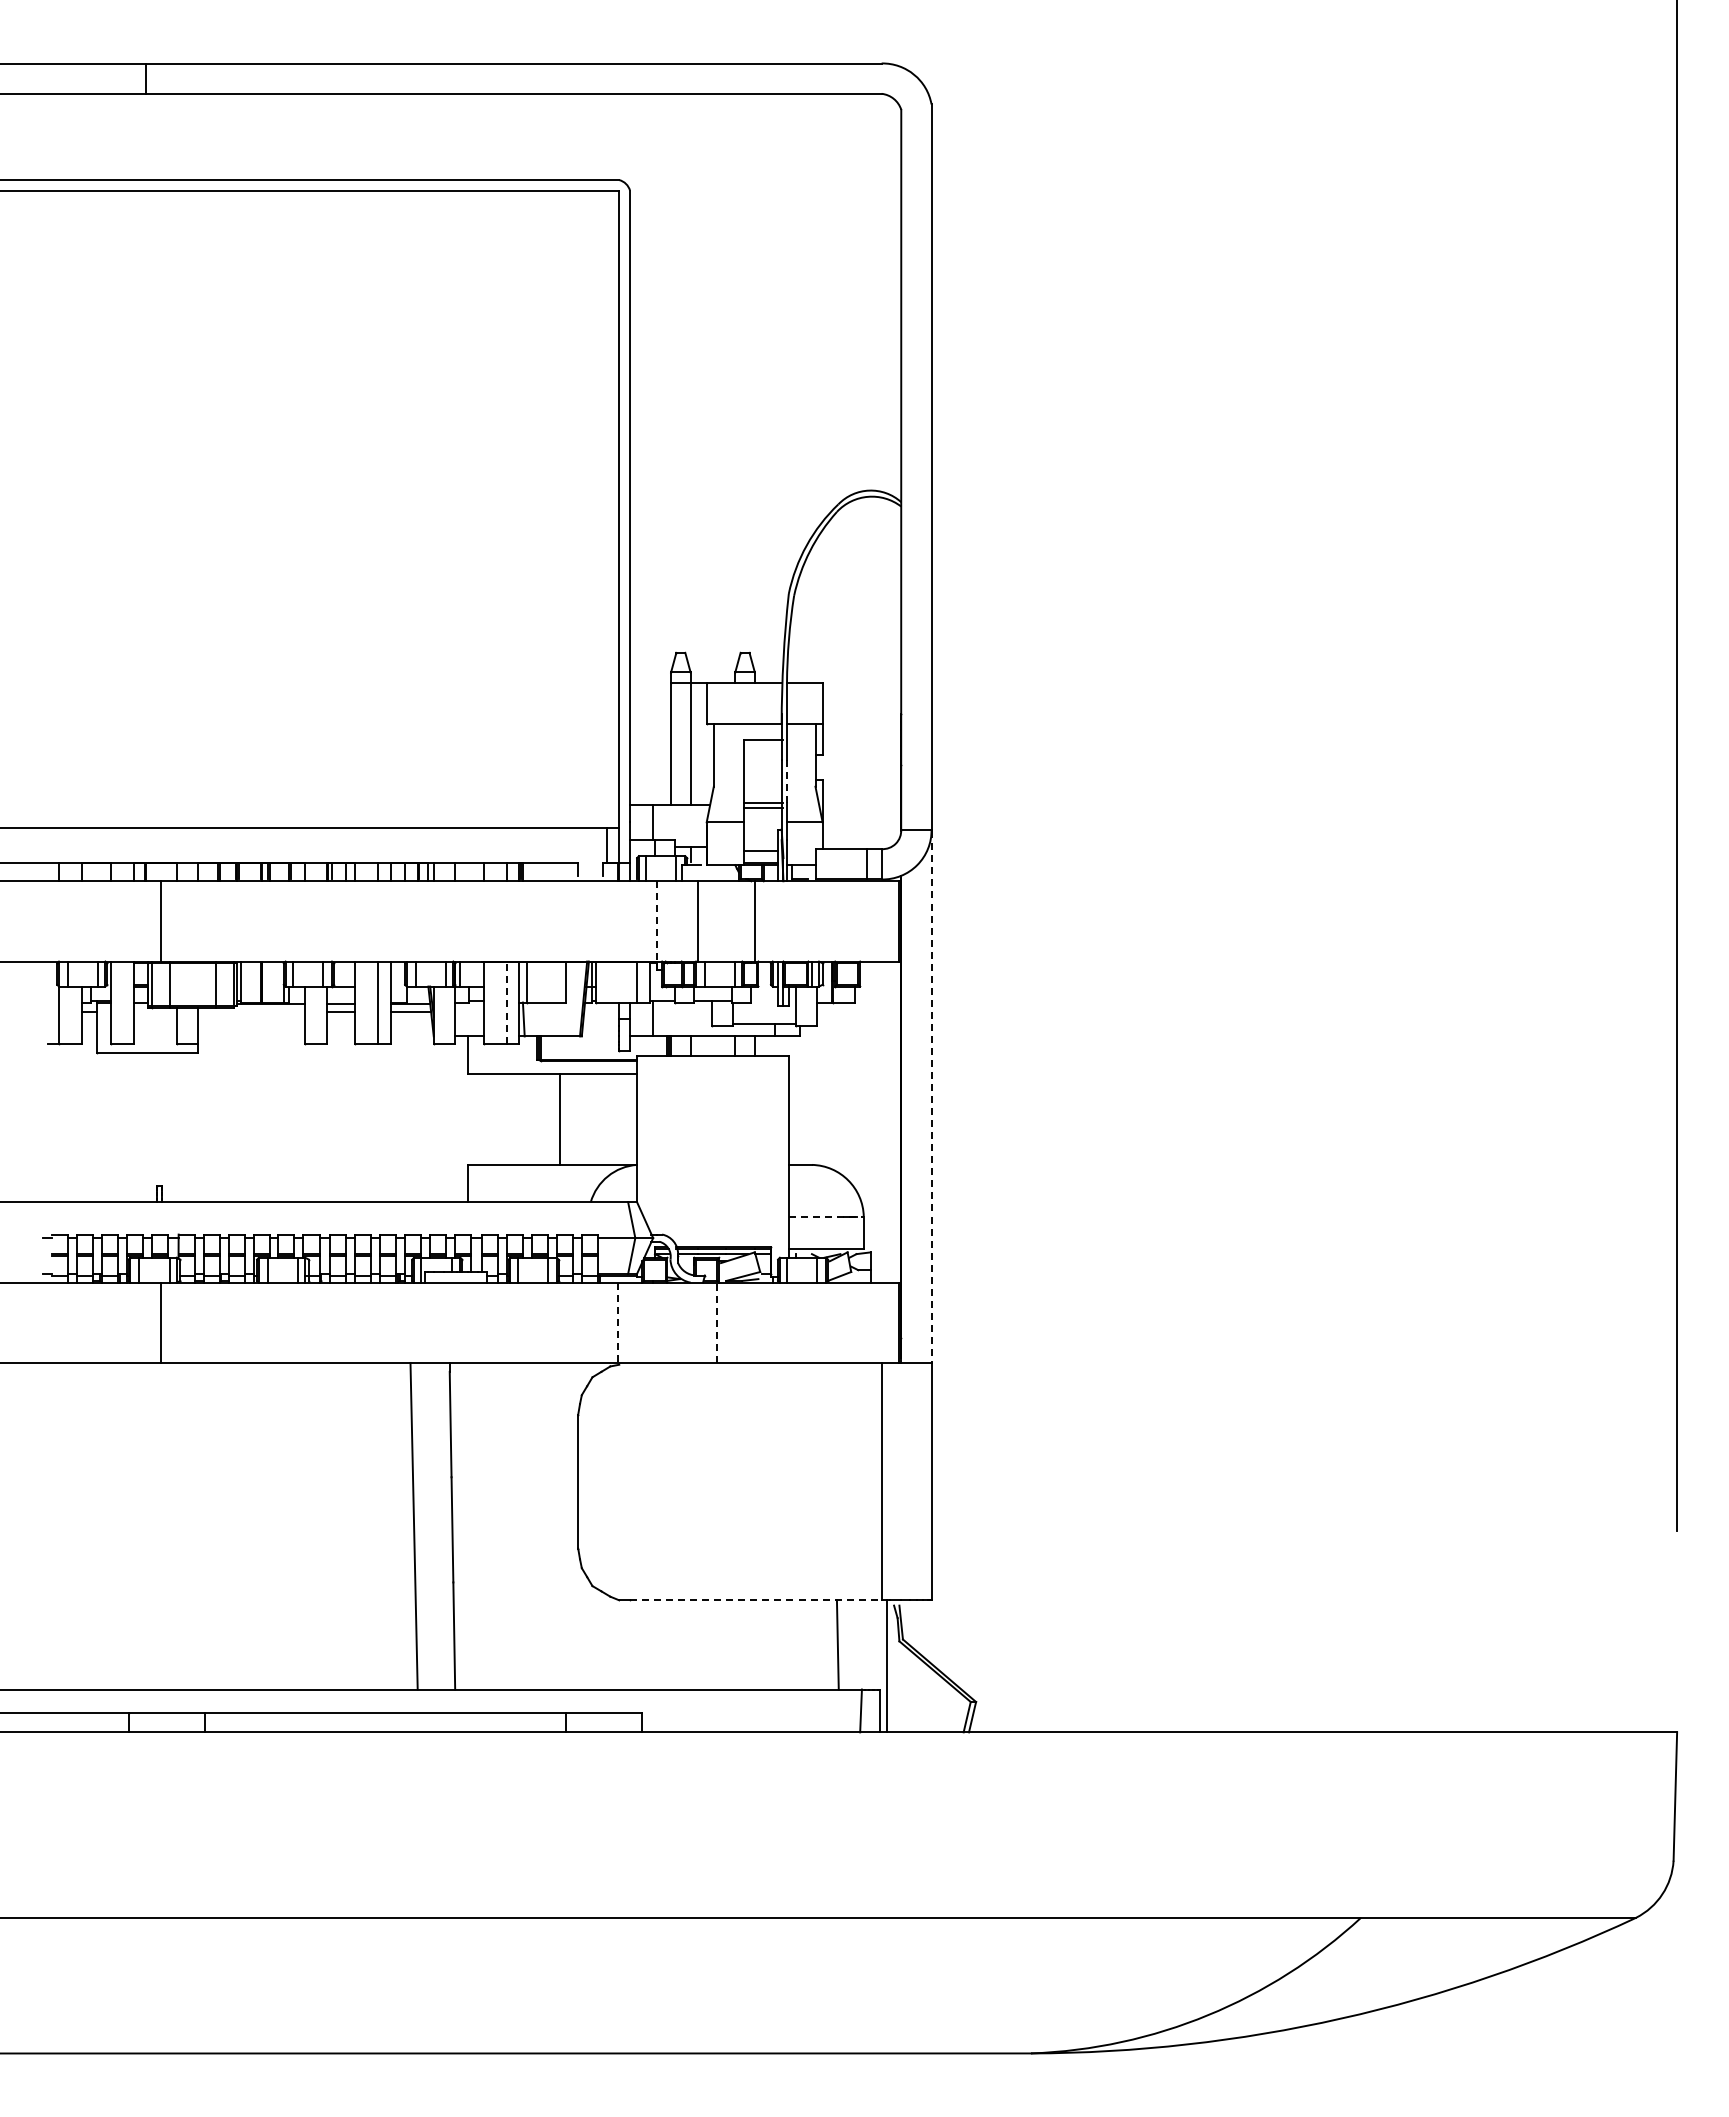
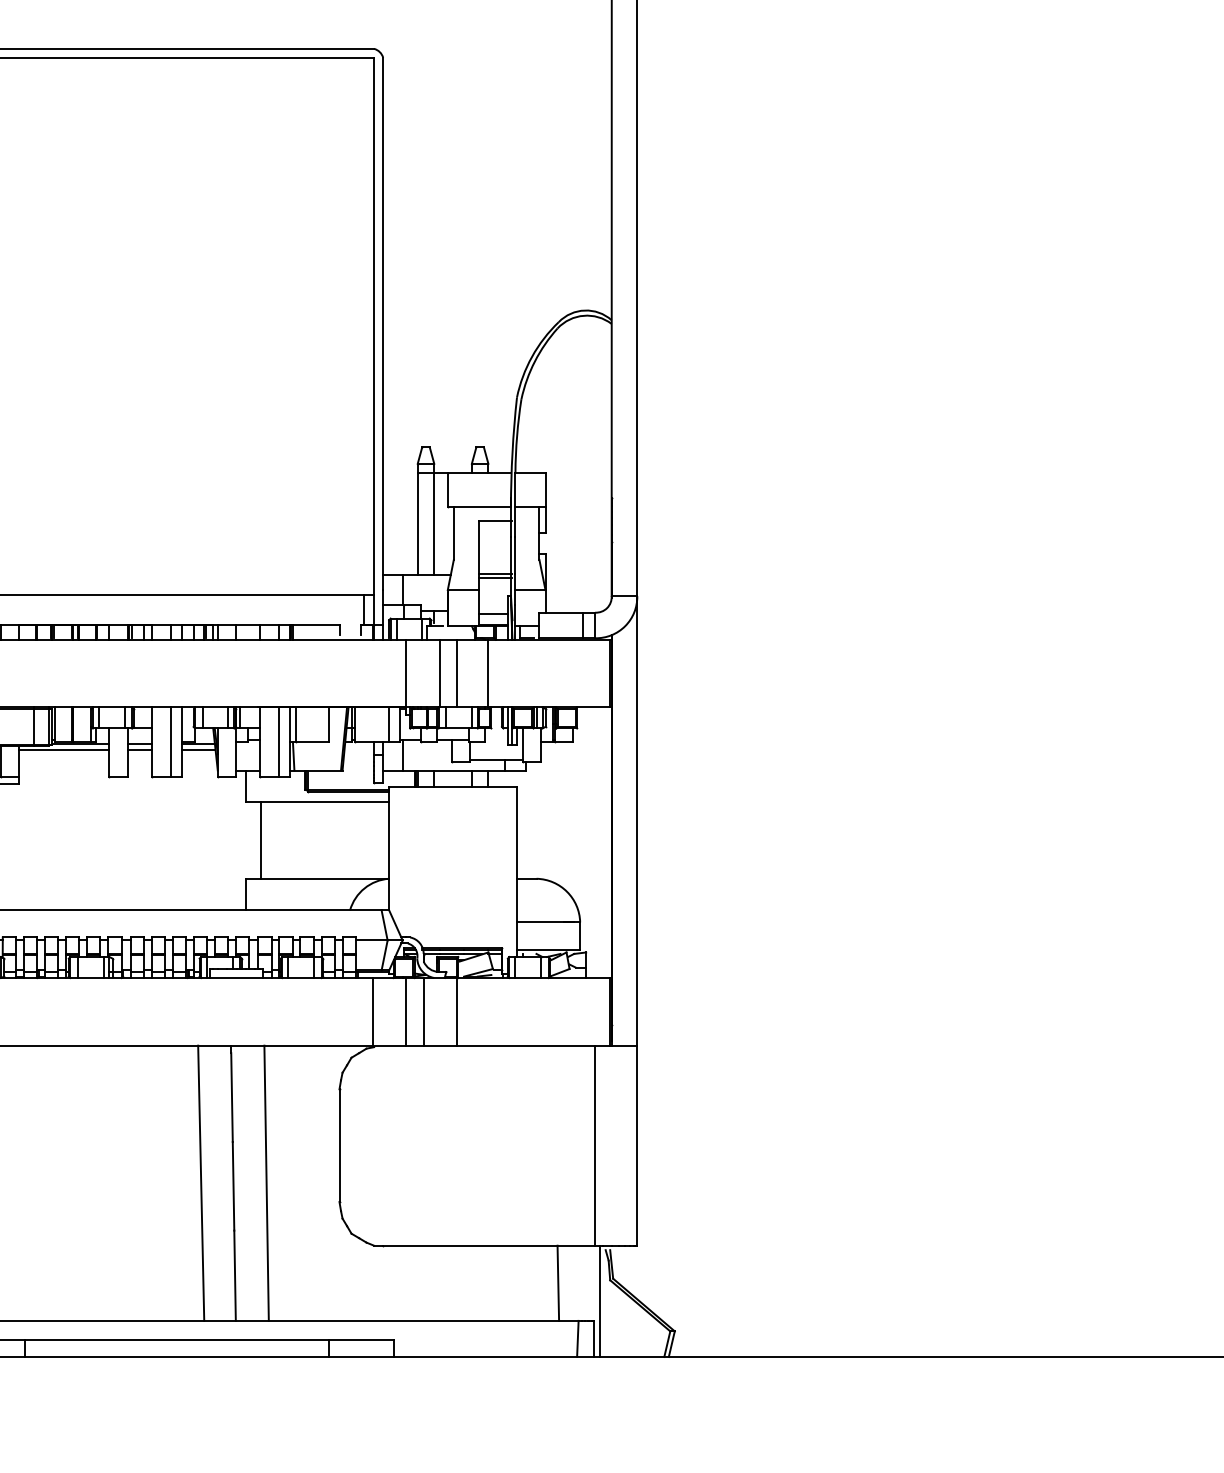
line: (786, 781) -> (515, 555), dashed -> solid
line: (656, 921) -> (405, 673), dashed -> solid
line: (717, 921) -> (456, 673), added
line: (506, 1002) -> (279, 741), dashed -> solid
line: (251, 1011) -> (64, 749), added
line: (931, 1097) -> (637, 821), dashed -> solid
line: (560, 1118) -> (261, 839), moved
line: (826, 1216) -> (548, 922), dashed -> solid
line: (656, 1322) -> (405, 1011), added
line: (678, 1322) -> (424, 1011), added
line: (717, 1322) -> (456, 1011), dashed -> solid
line: (617, 1323) -> (372, 1012), dashed -> solid
line: (491, 1525) -> (266, 1182), added
line: (755, 1600) -> (488, 1245), dashed -> solid

